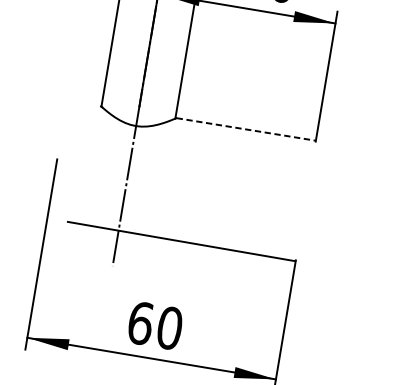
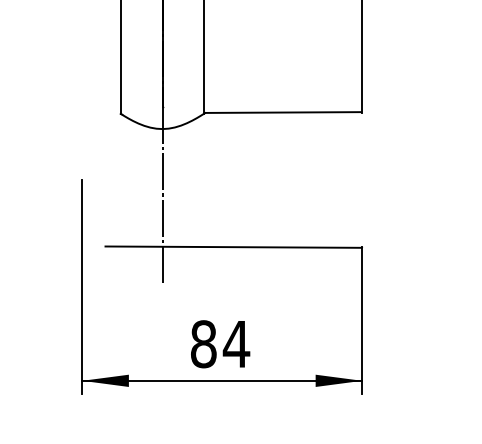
line: (245, 129) -> (283, 112), dashed -> solid
text: (155, 326) -> (220, 344), 60 -> 84

